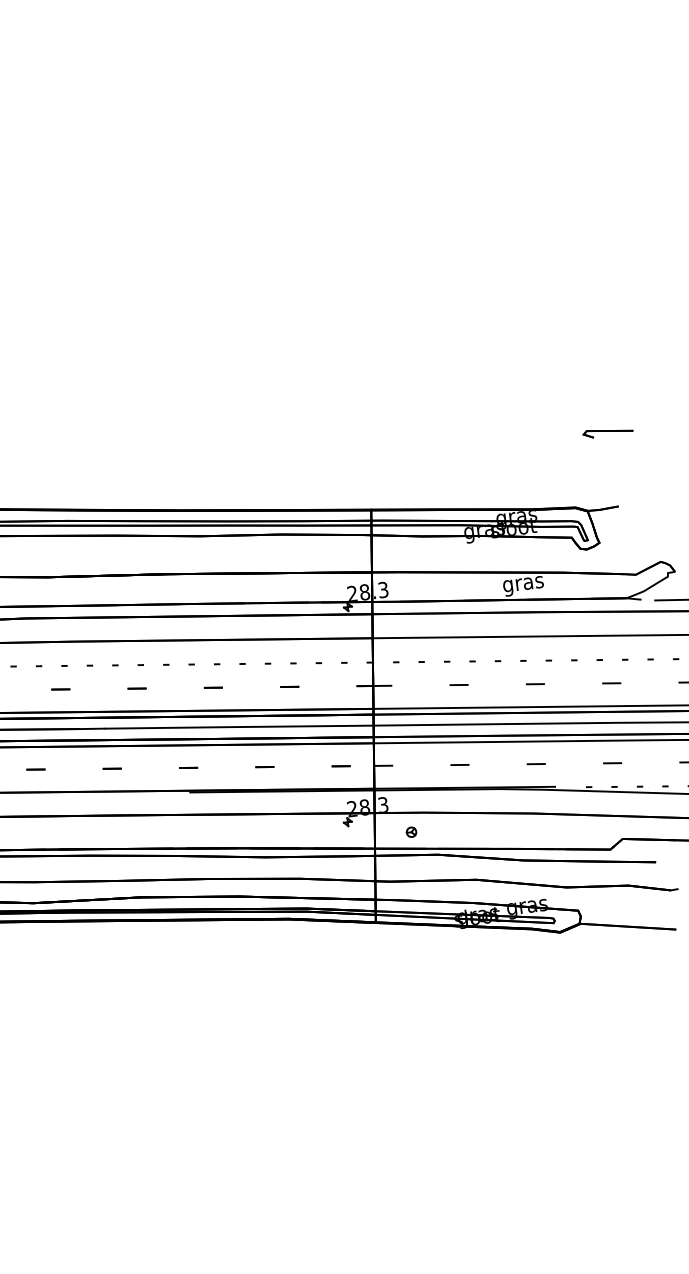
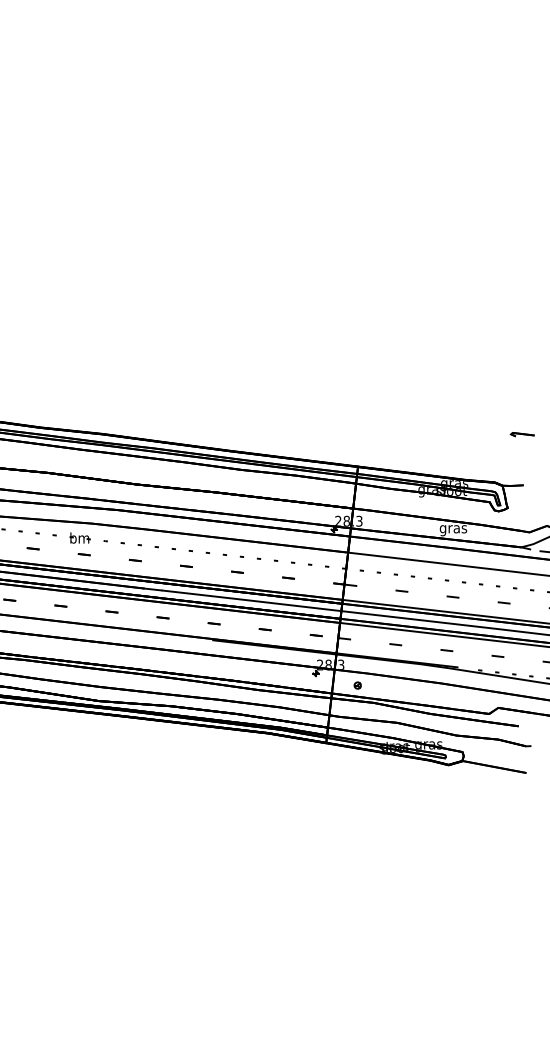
part: (607, 431) -> (522, 434), size x0.7

